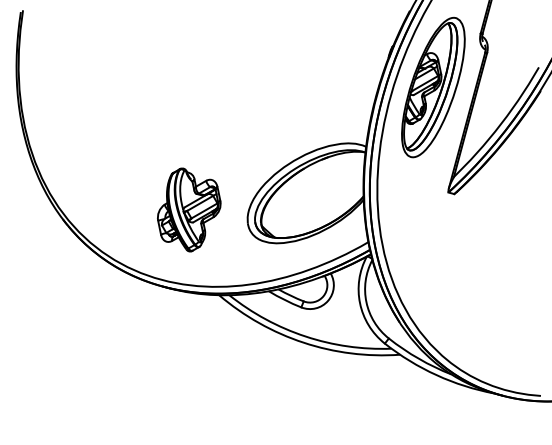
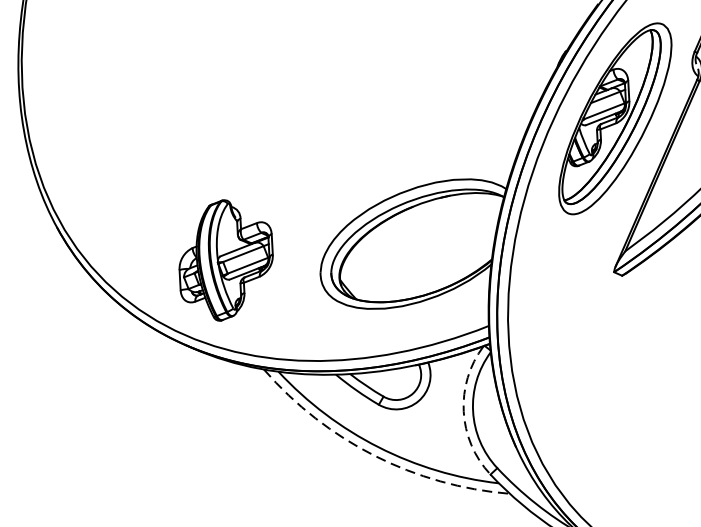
part: (189, 209) -> (226, 260), moved
arc: (360, 303) -> (464, 411), solid -> dashed
arc: (303, 342) -> (374, 455), solid -> dashed

